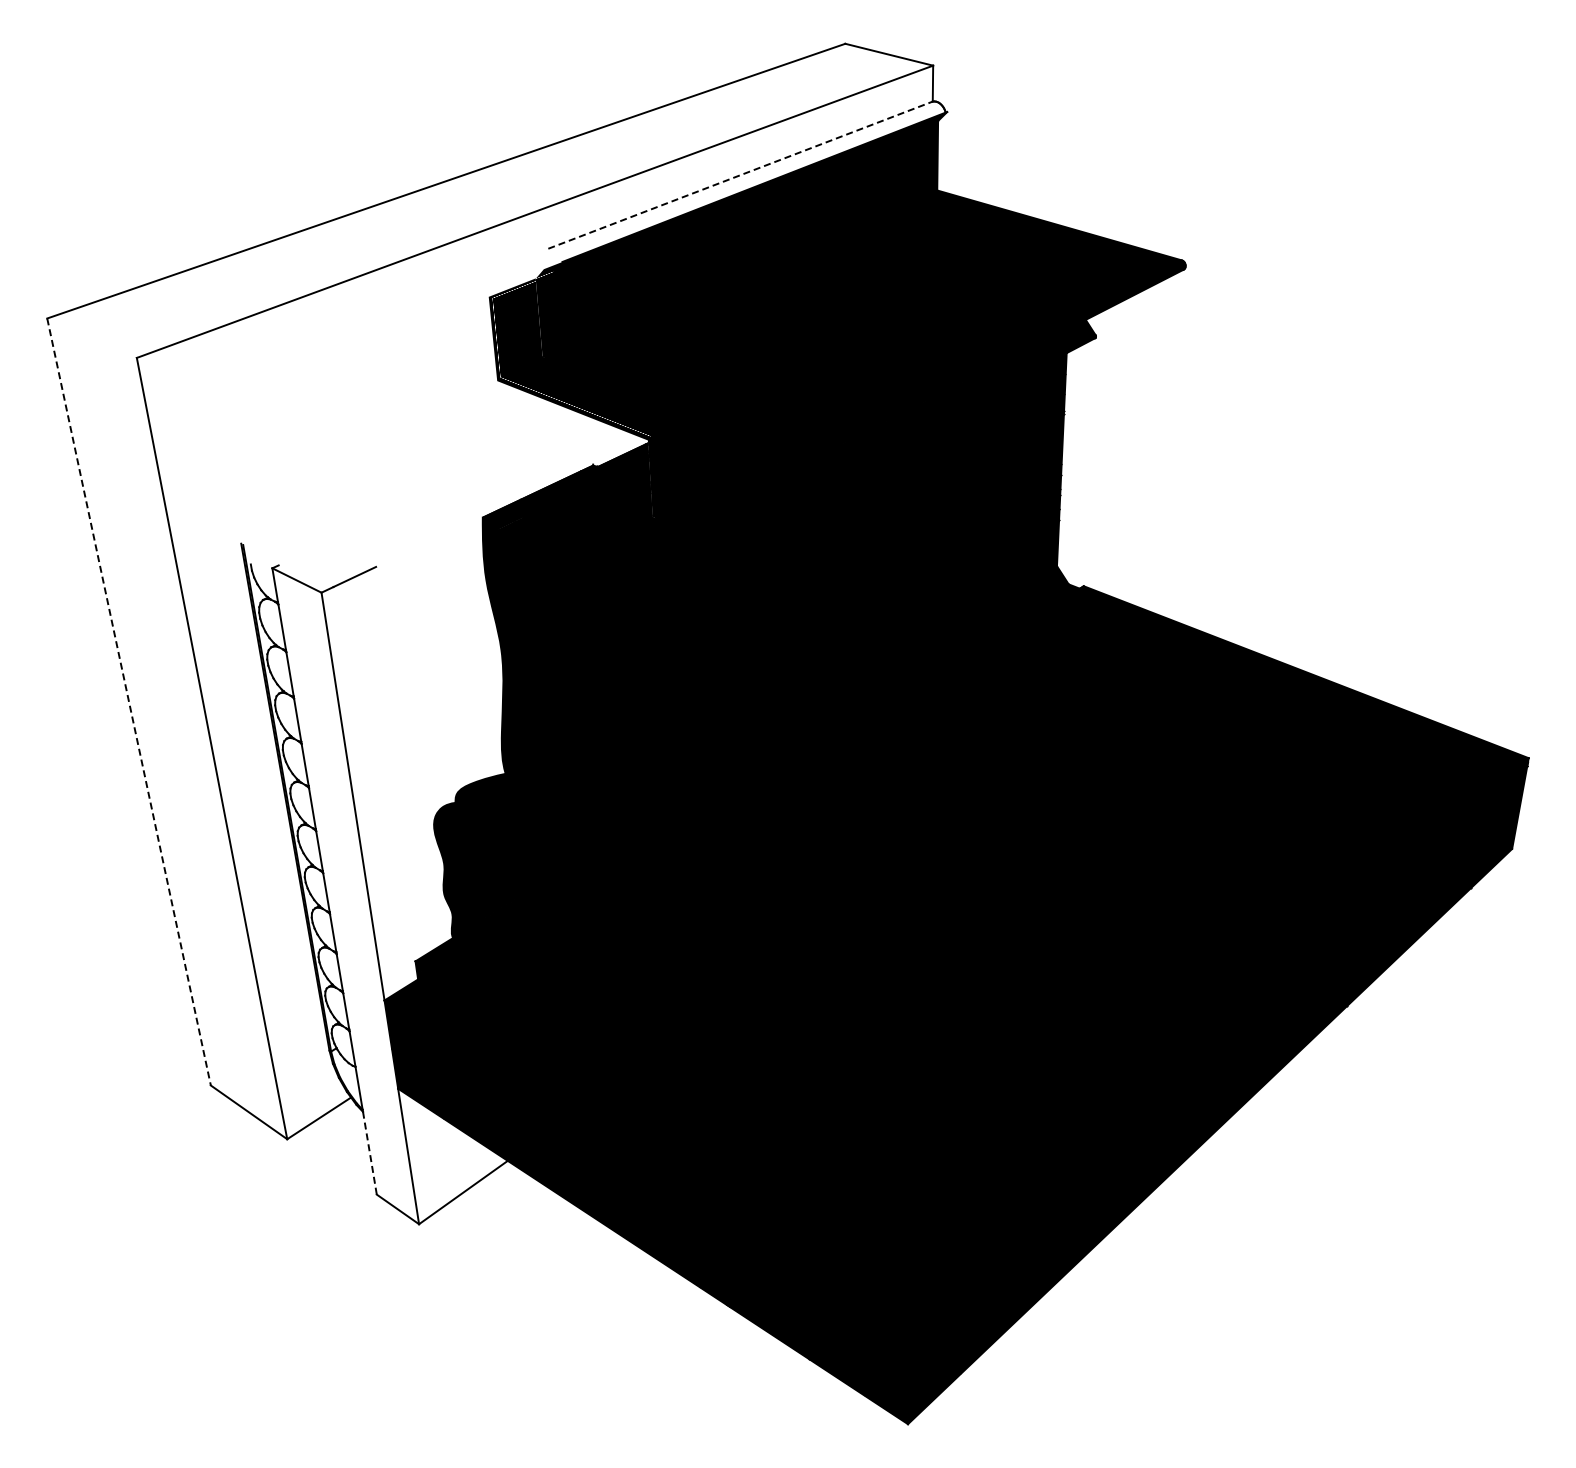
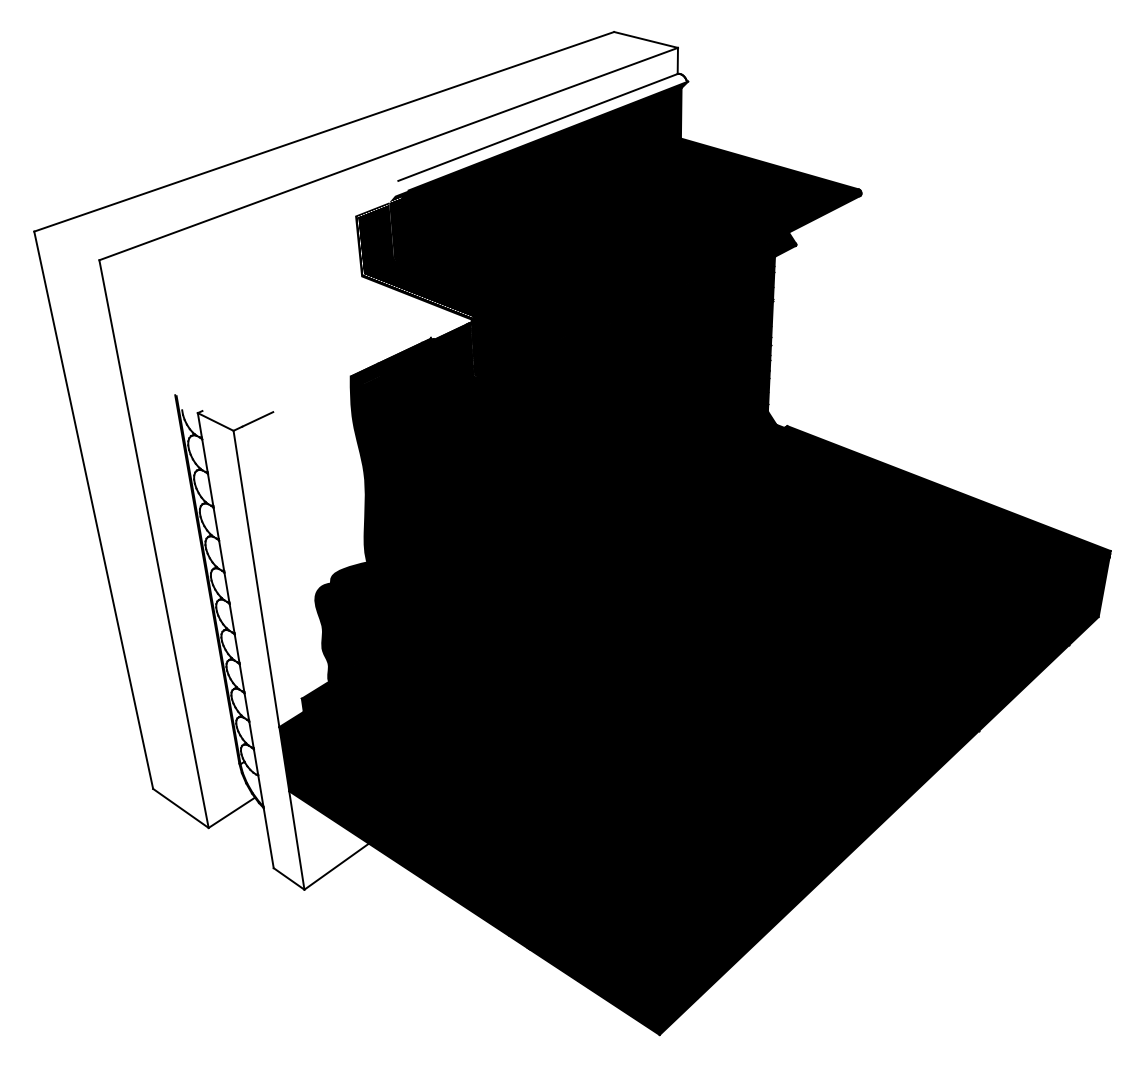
line: (740, 175) -> (537, 127), dashed -> solid
line: (129, 702) -> (94, 510), dashed -> solid
line: (369, 1153) -> (268, 838), dashed -> solid

